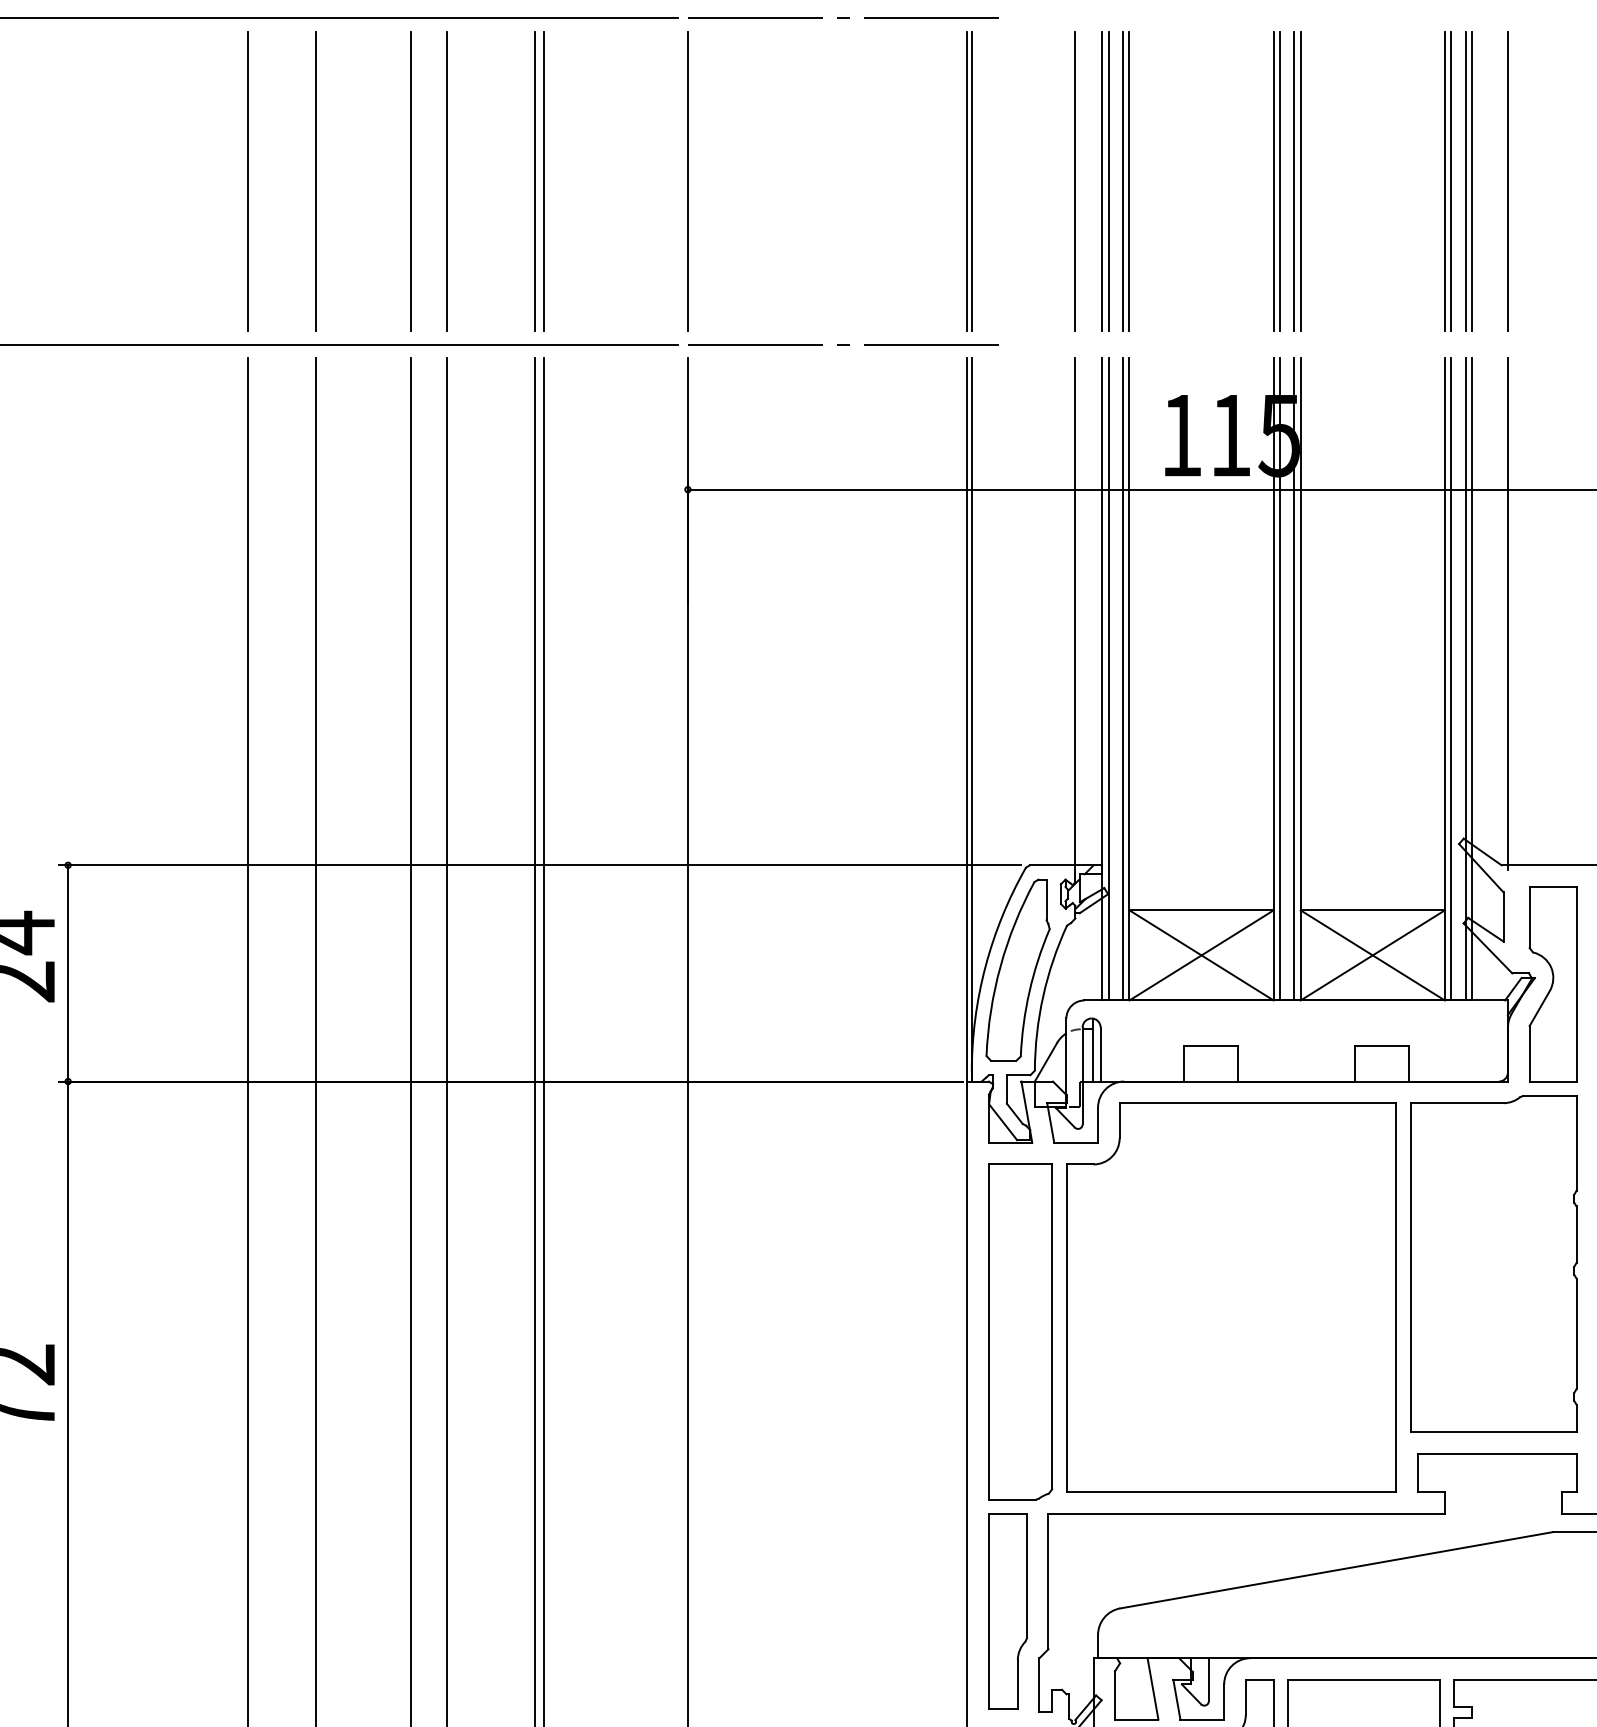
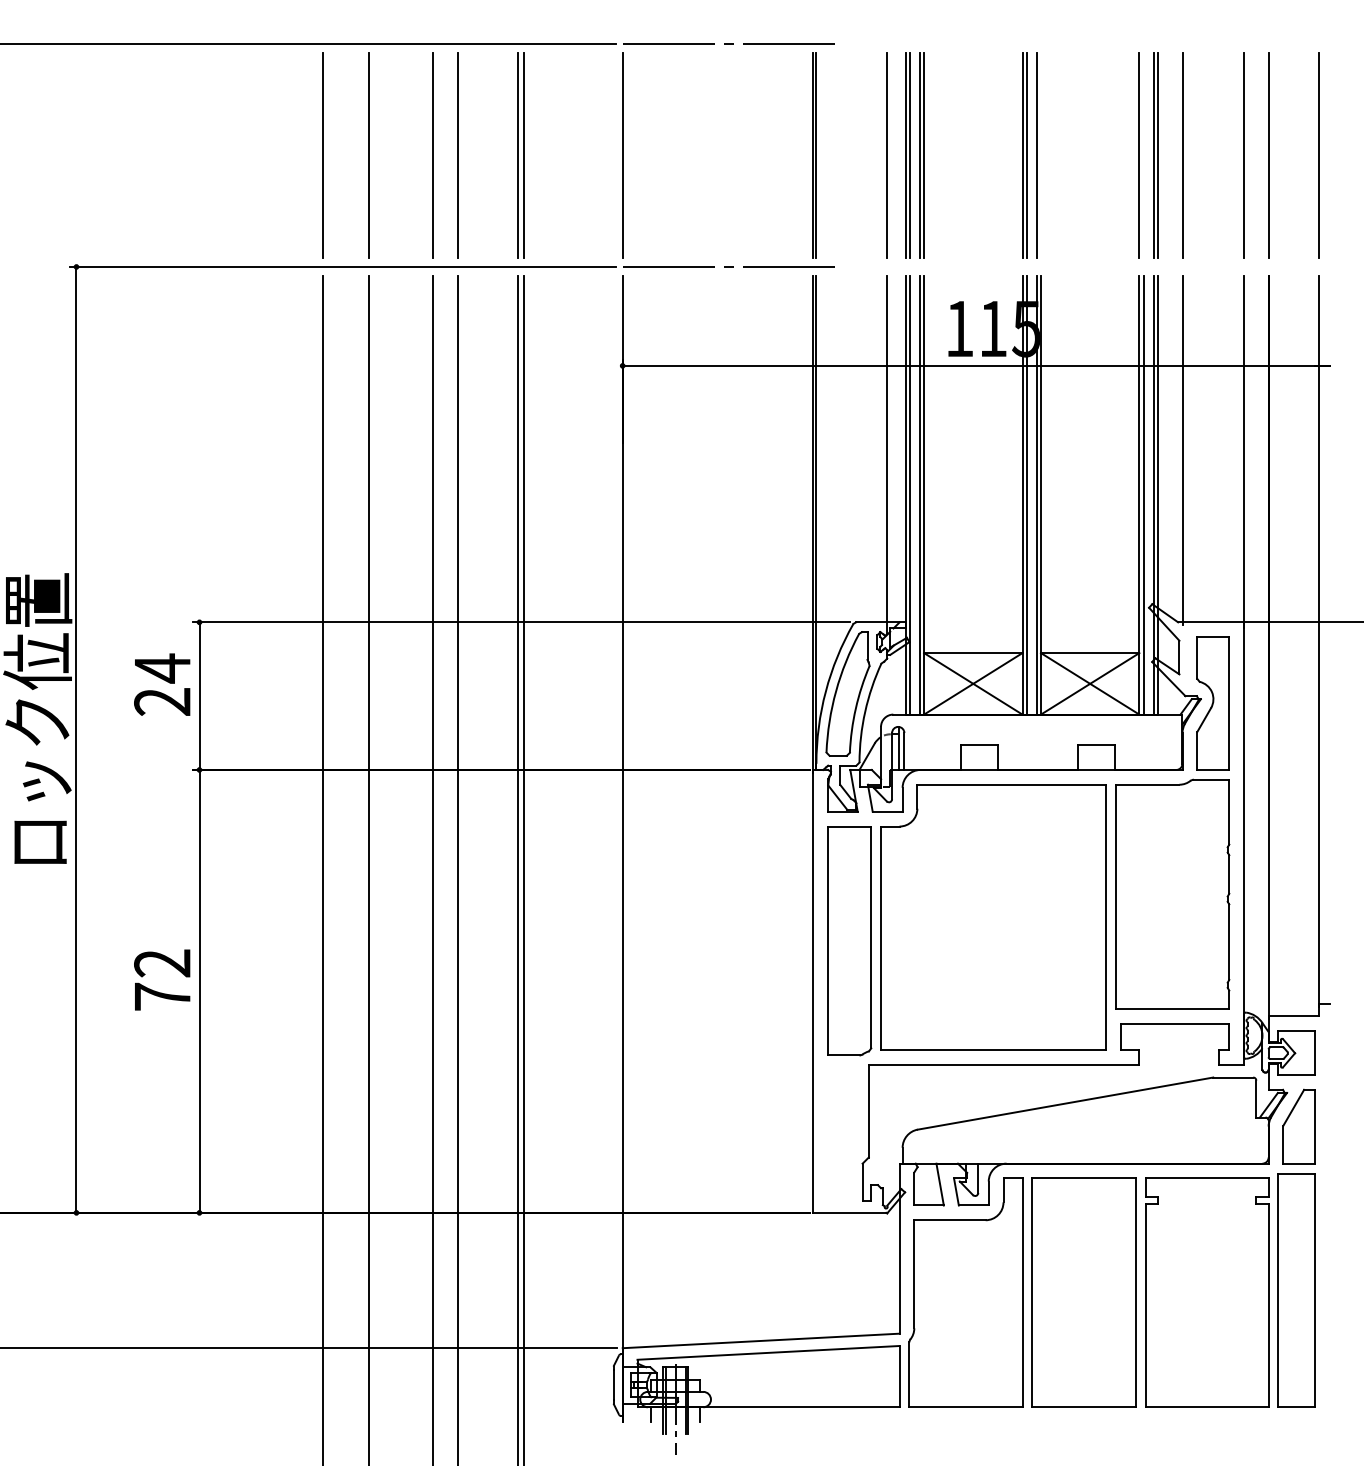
line: (1300, 181) -> (1040, 155), removed
line: (1450, 181) -> (1143, 155), removed
part: (1007, 1611) -> (840, 1131), removed

